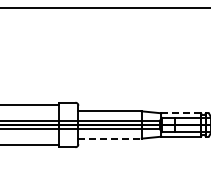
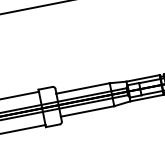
line: (181, 113) -> (143, 78), dashed -> solid
line: (110, 138) -> (87, 111), dashed -> solid

